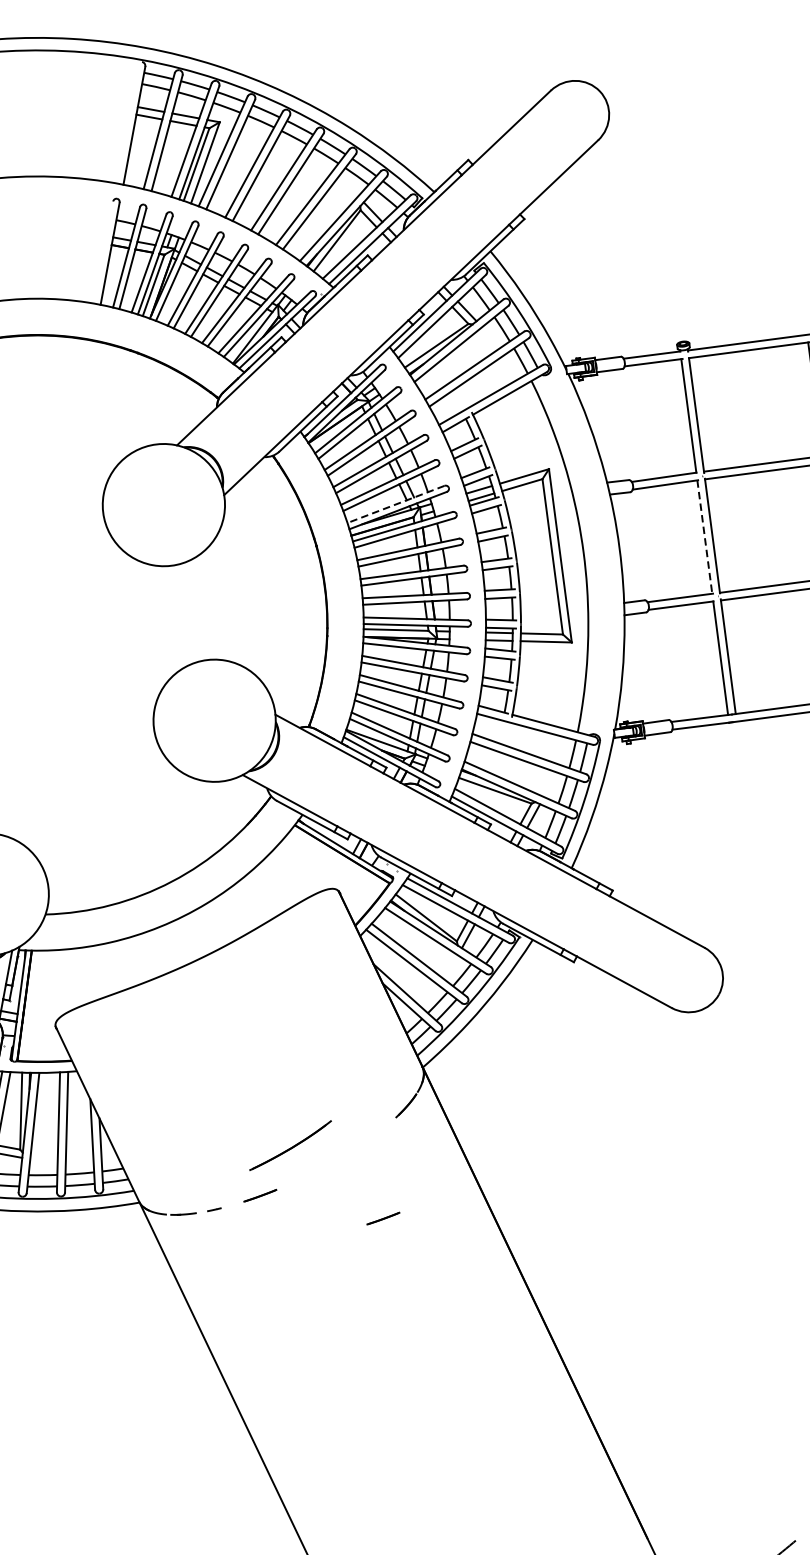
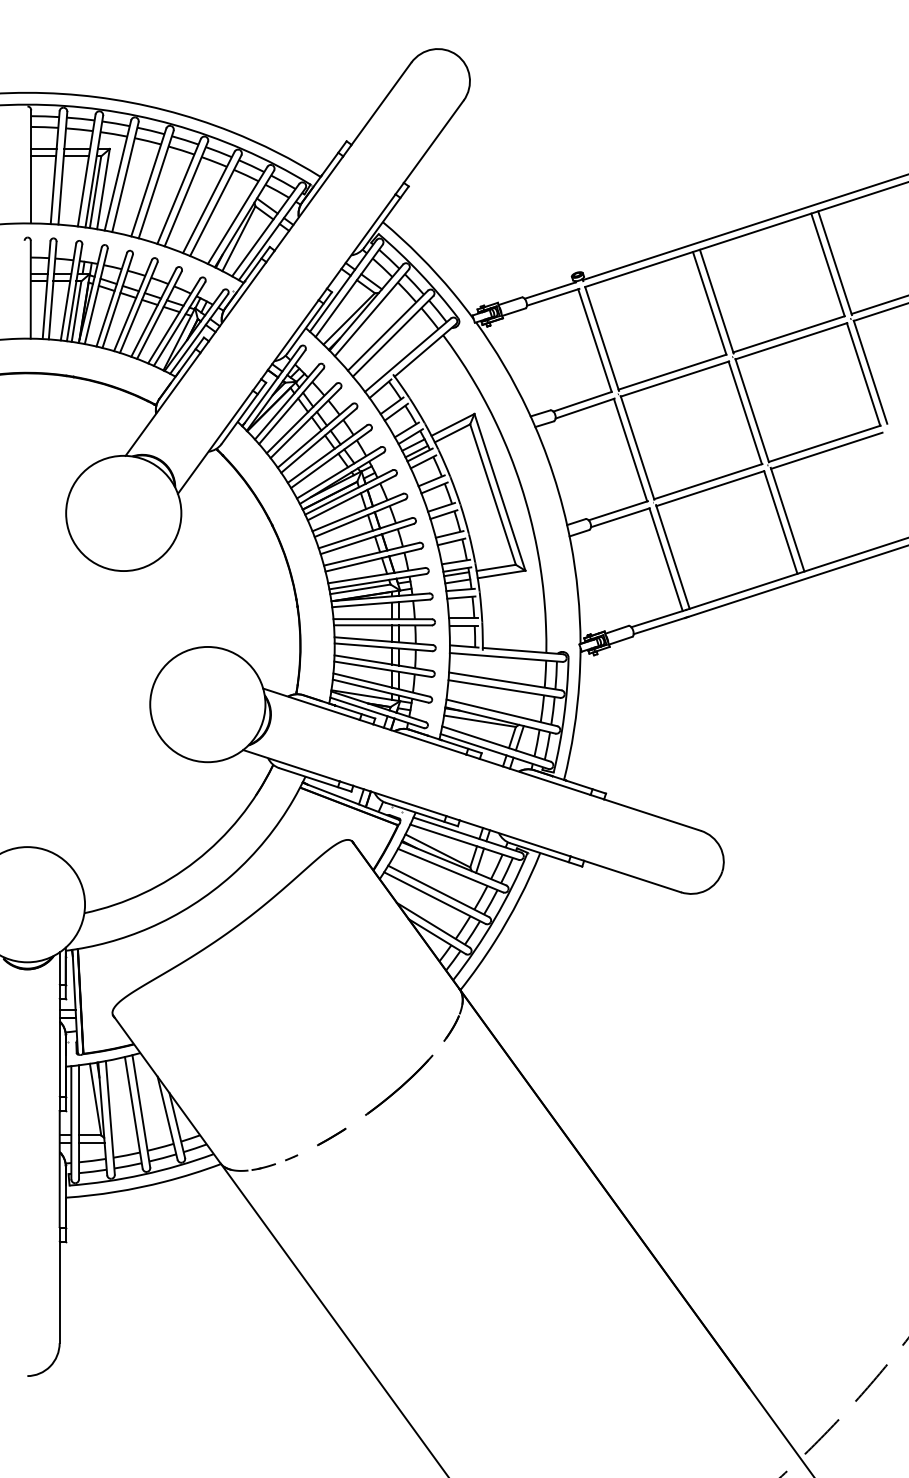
line: (395, 503) -> (338, 472), dashed -> solid
line: (704, 537) -> (630, 450), dashed -> solid
part: (291, 1144) -> (399, 1084), moved
line: (383, 1218) -> (449, 1136), removed

